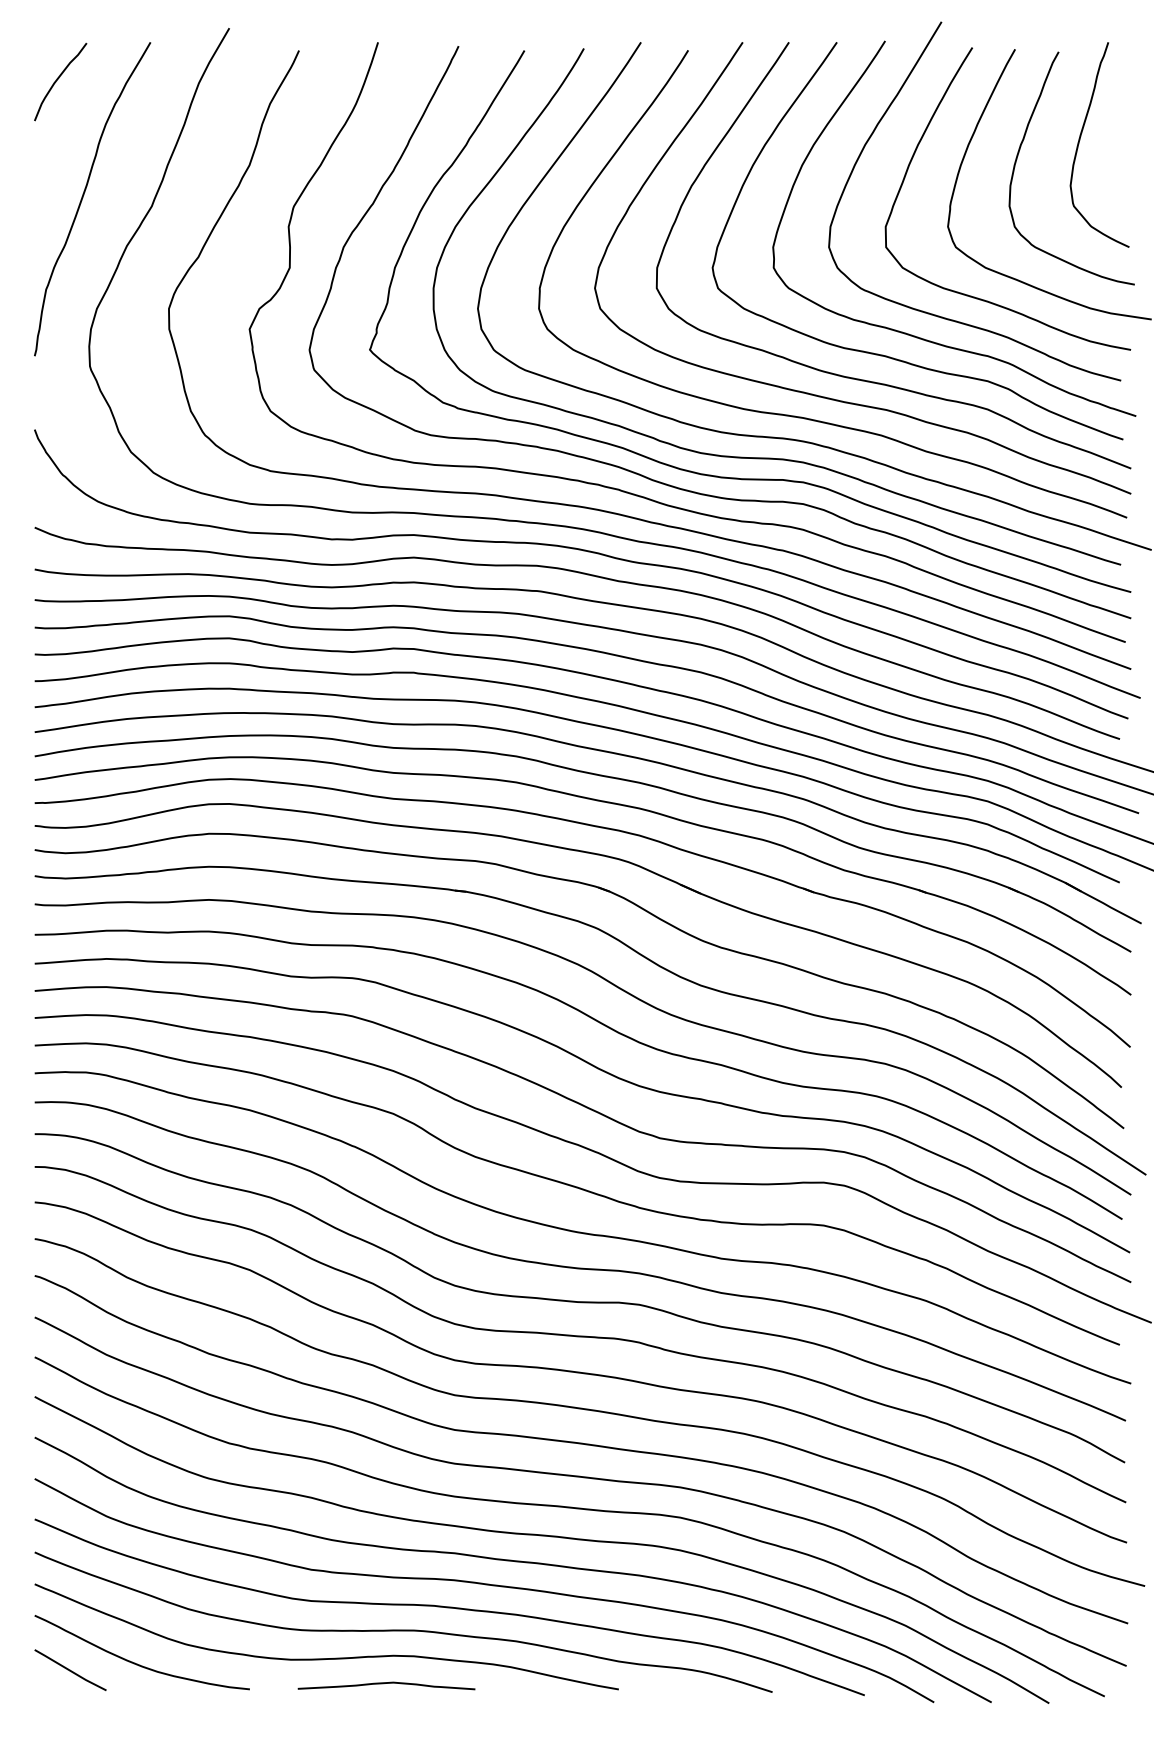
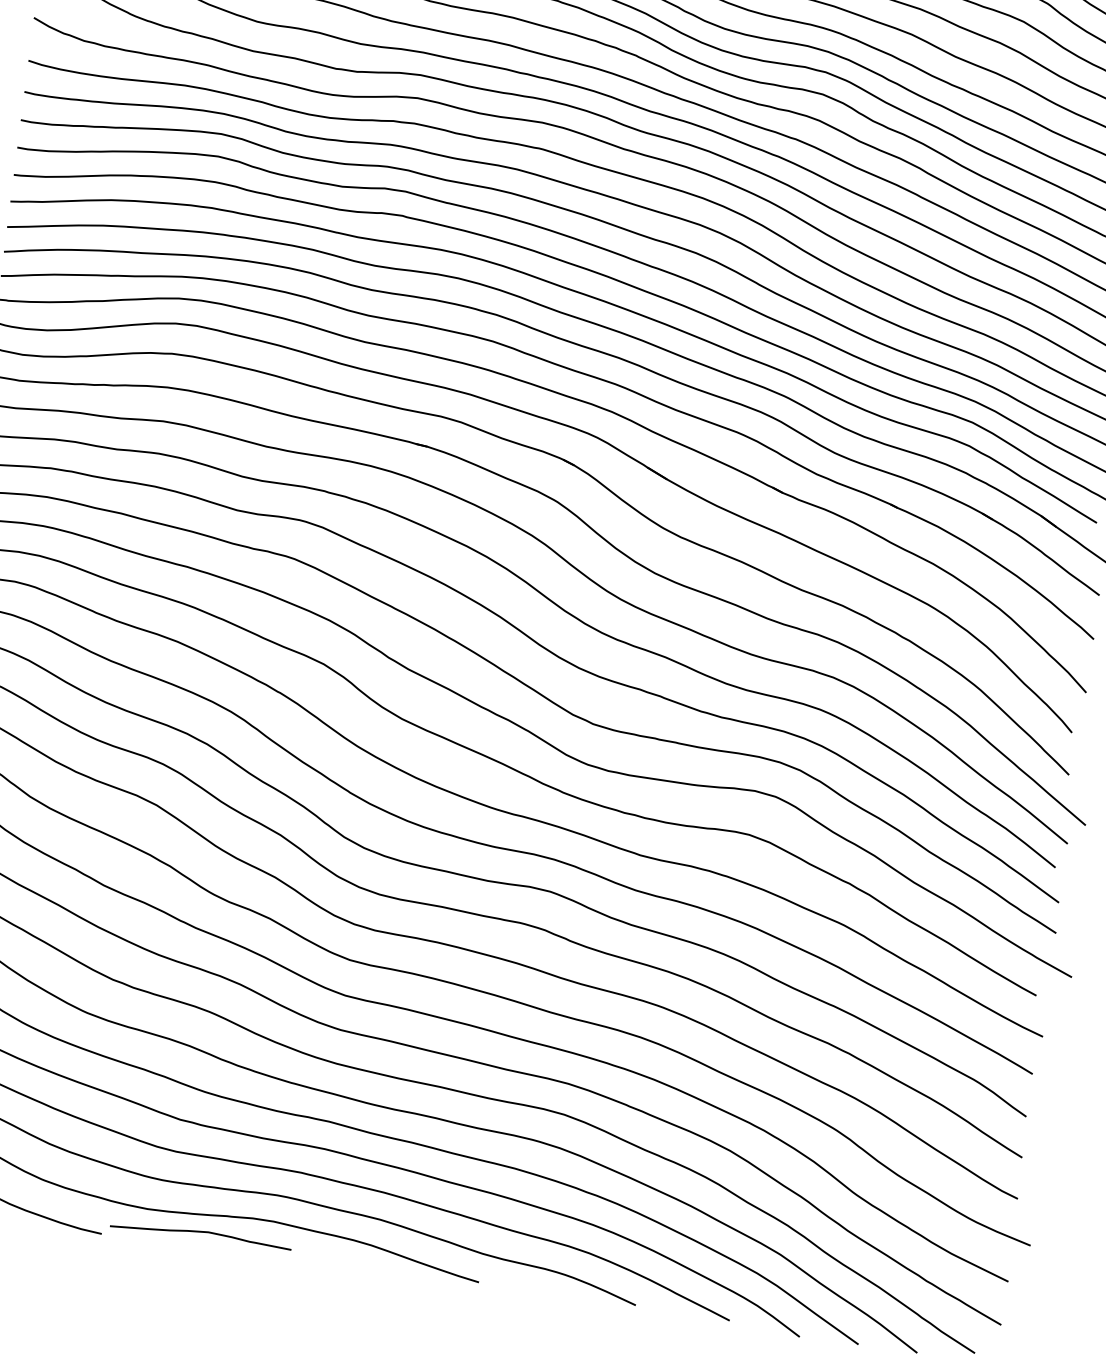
curve: (386, 1683) -> (201, 1232), moved

